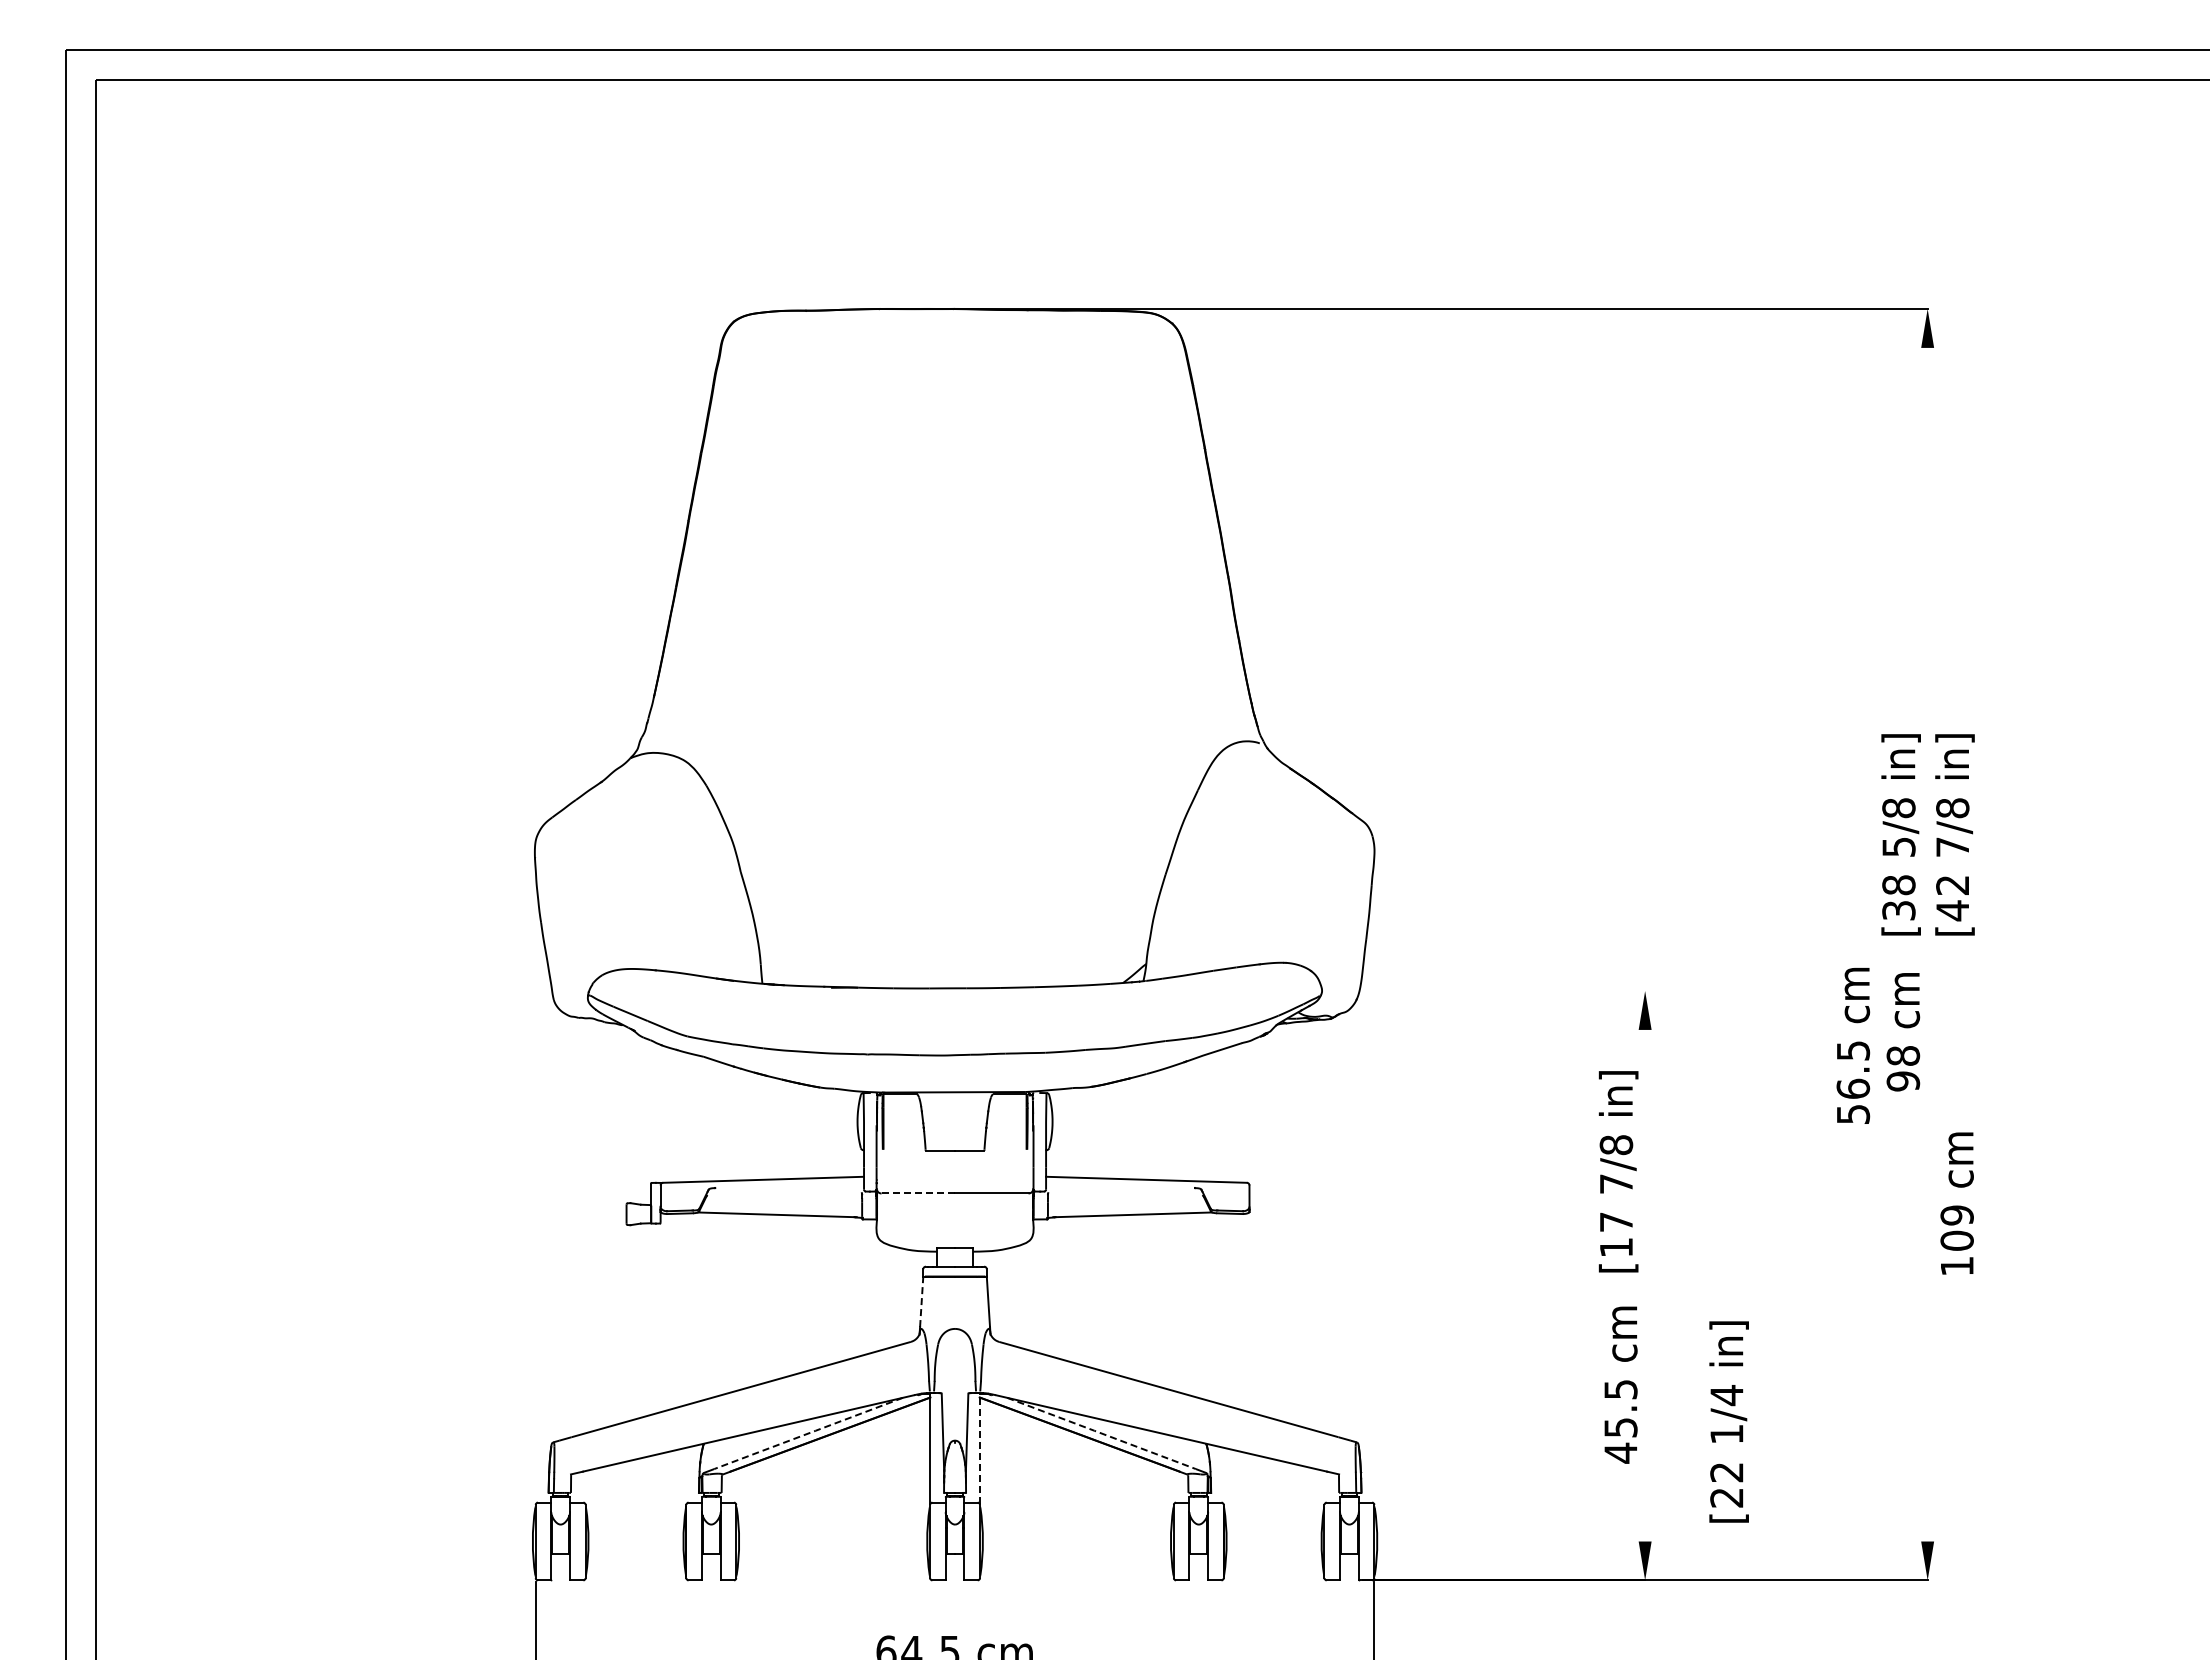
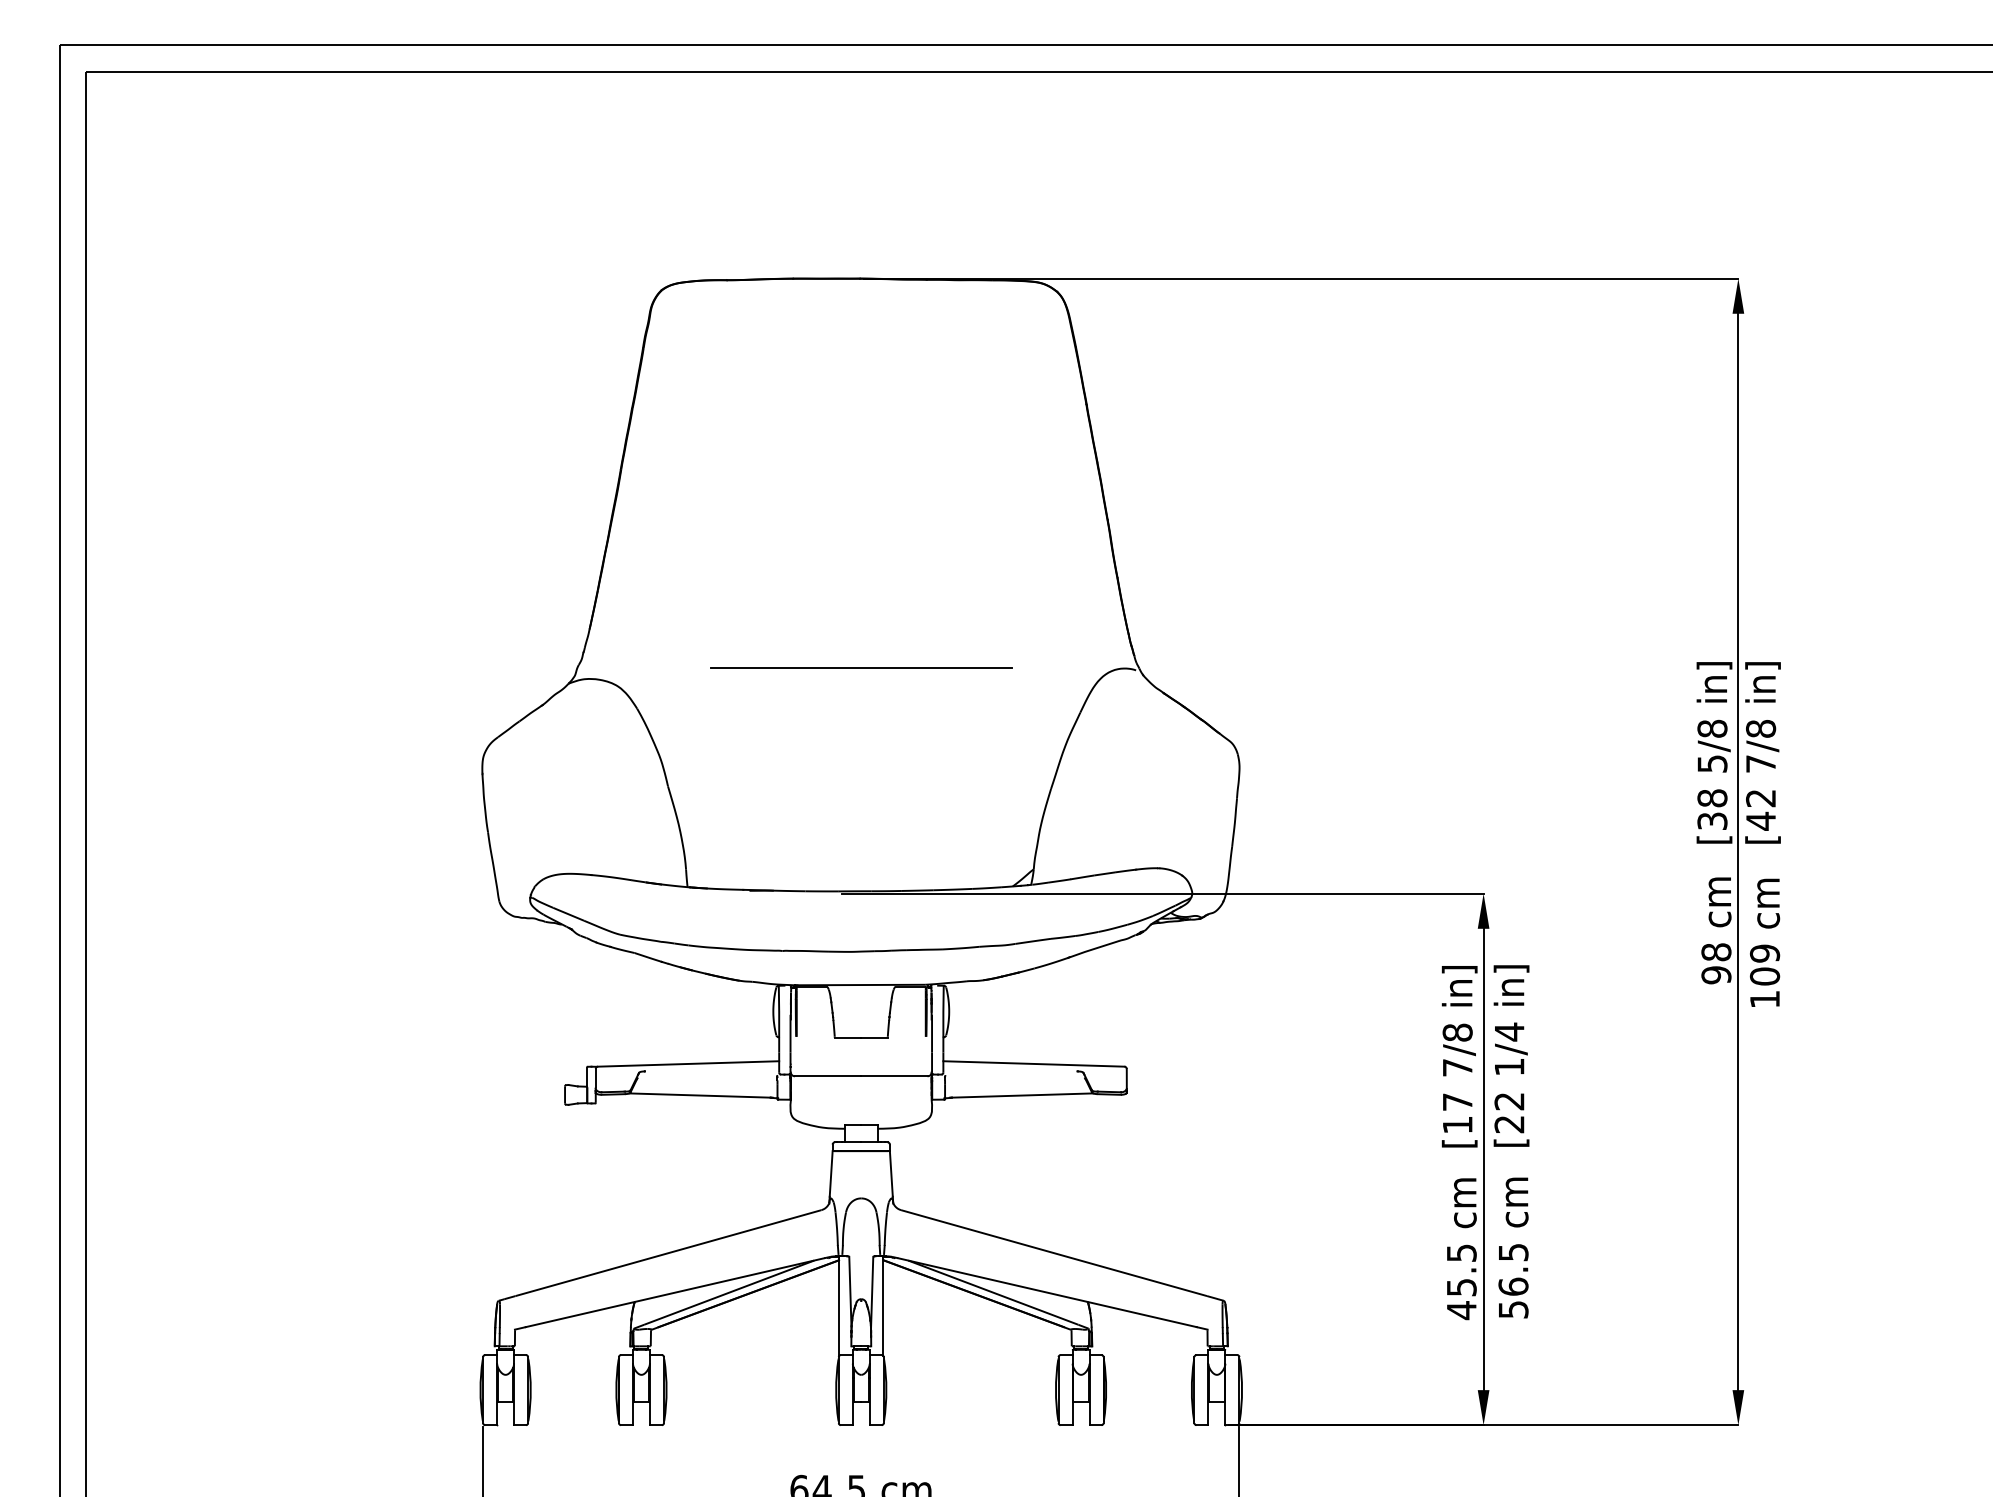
line: (954, 740) -> (860, 667), added
line: (1927, 944) -> (1738, 851), added
line: (1289, 991) -> (1162, 894), added
text: (1853, 1045) -> (1513, 1247), moved
line: (918, 1193) -> (828, 1076), dashed -> solid
text: (1956, 1203) -> (1764, 942), moved
line: (1645, 1285) -> (1483, 1159), added
line: (921, 1301) -> (831, 1173), dashed -> solid
text: (1728, 1421) -> (1510, 1055), moved
line: (809, 1433) -> (730, 1292), dashed -> solid
line: (1100, 1433) -> (992, 1292), dashed -> solid
line: (979, 1447) -> (883, 1305), dashed -> solid

